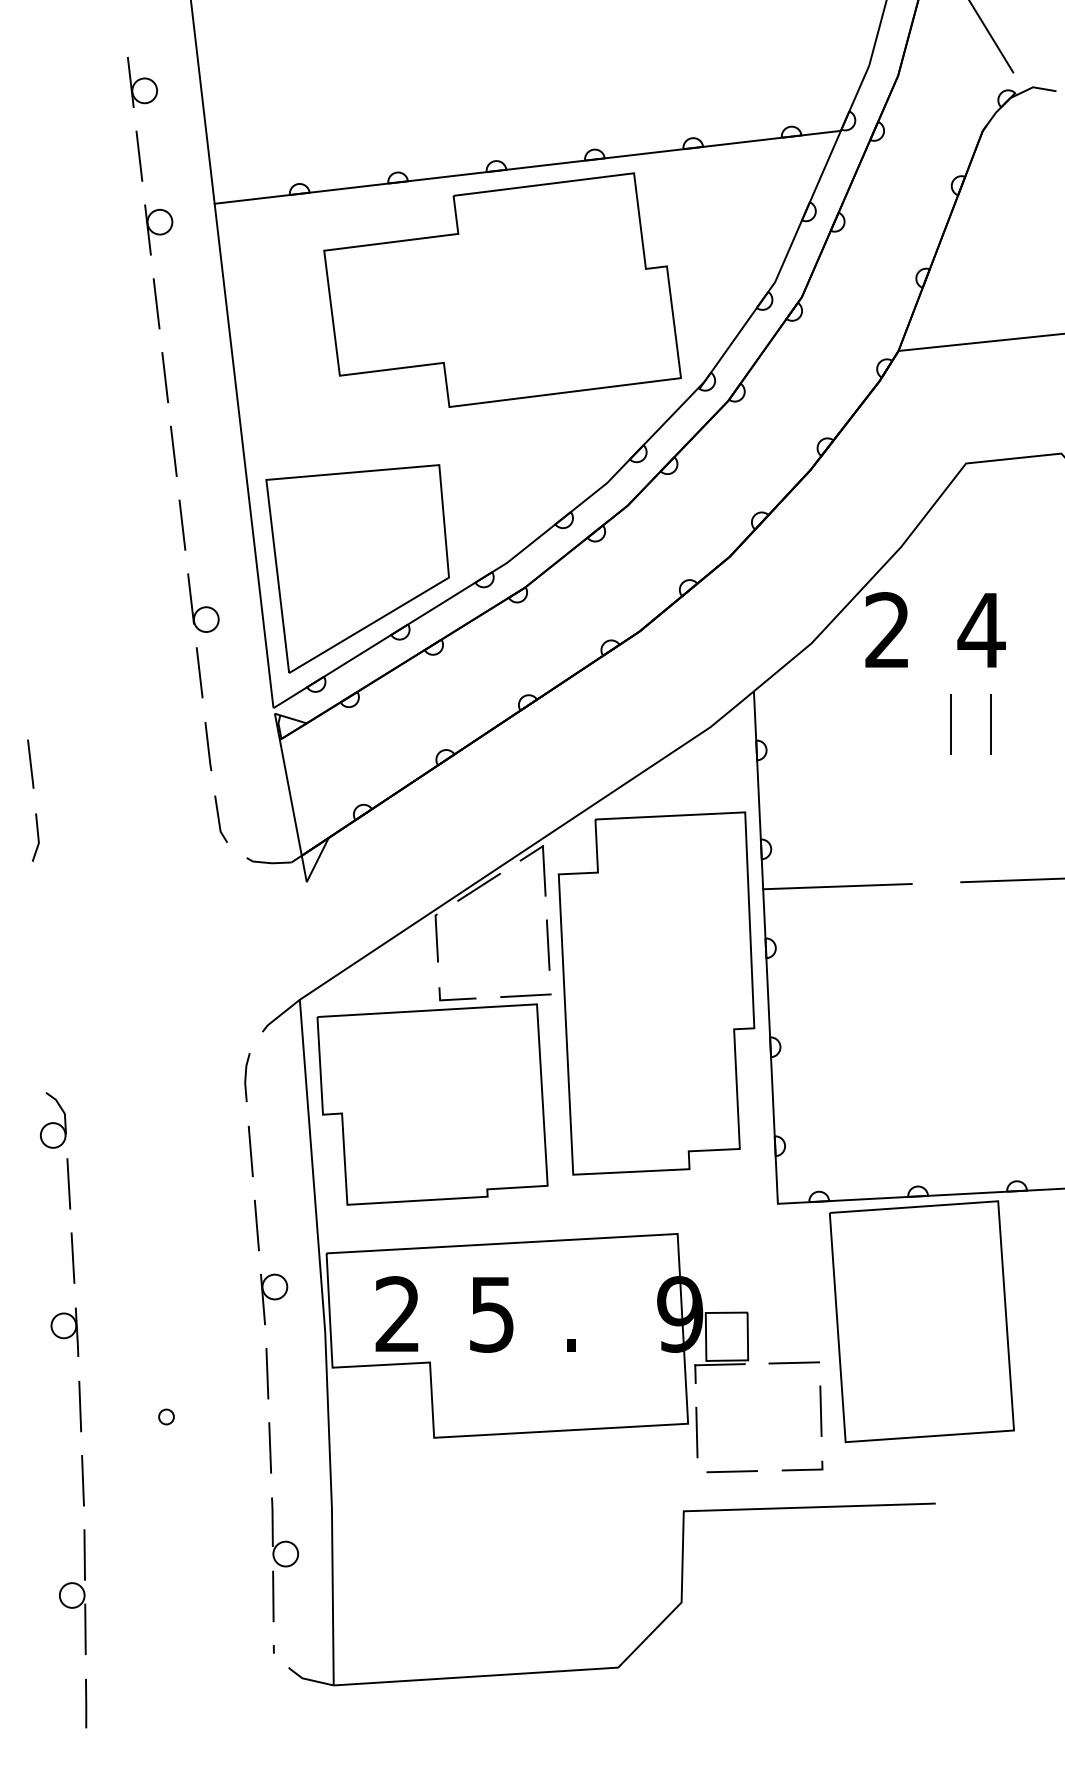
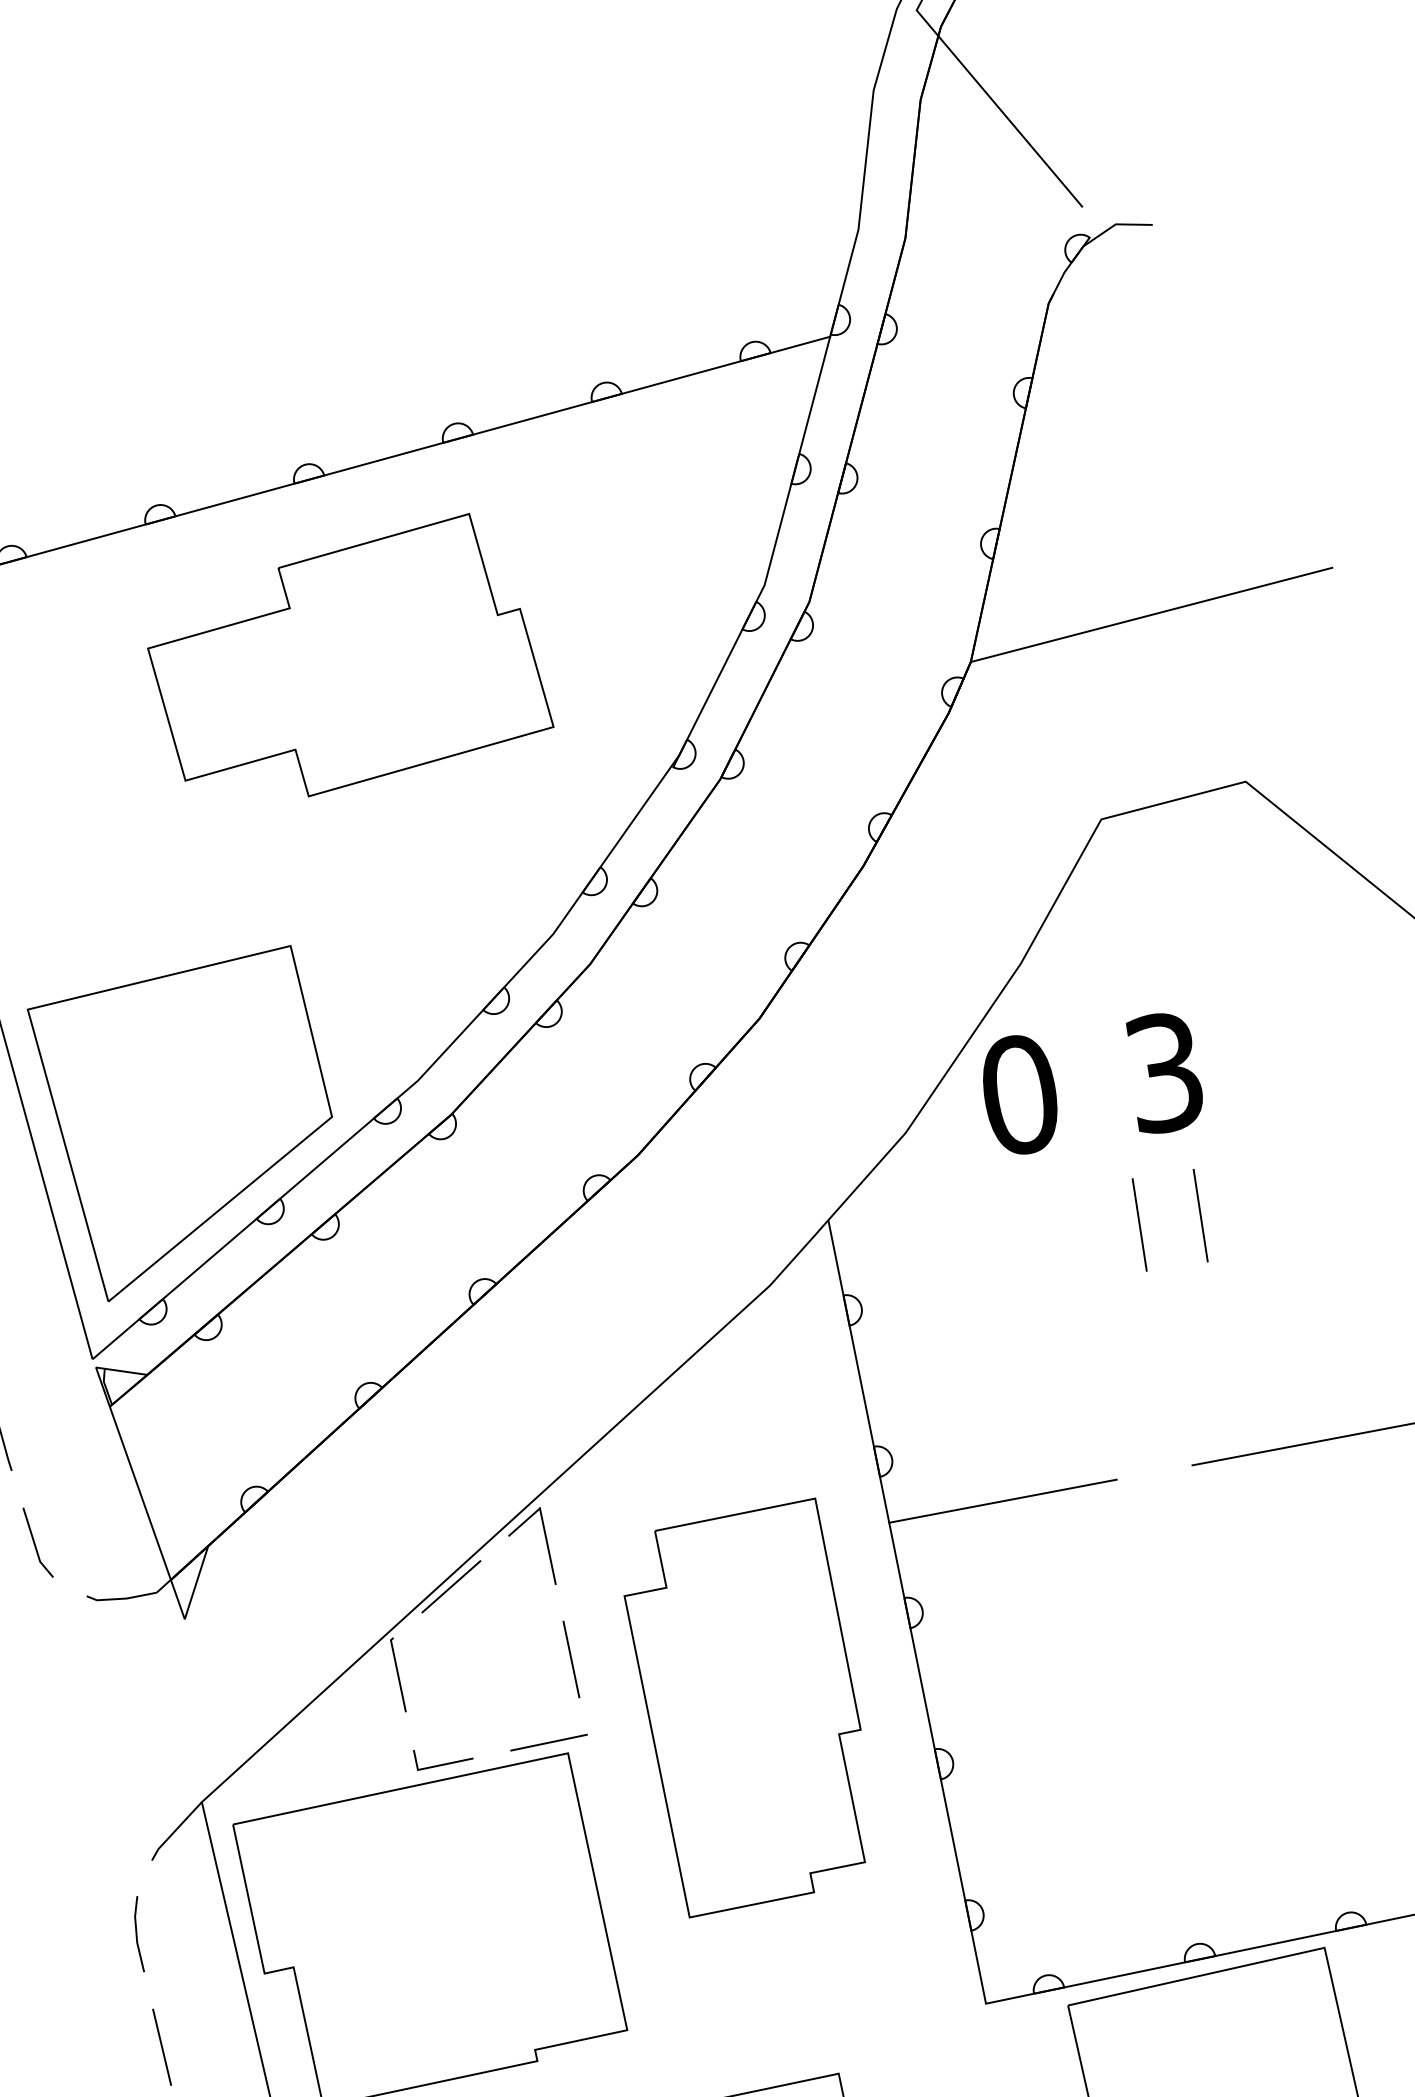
part: (502, 289) -> (346, 660), size x0.7
text: (887, 630) -> (1019, 1095), 2 -> 0
text: (981, 630) -> (1164, 1072), 4 -> 3
part: (656, 993) -> (749, 1708), size x0.7

